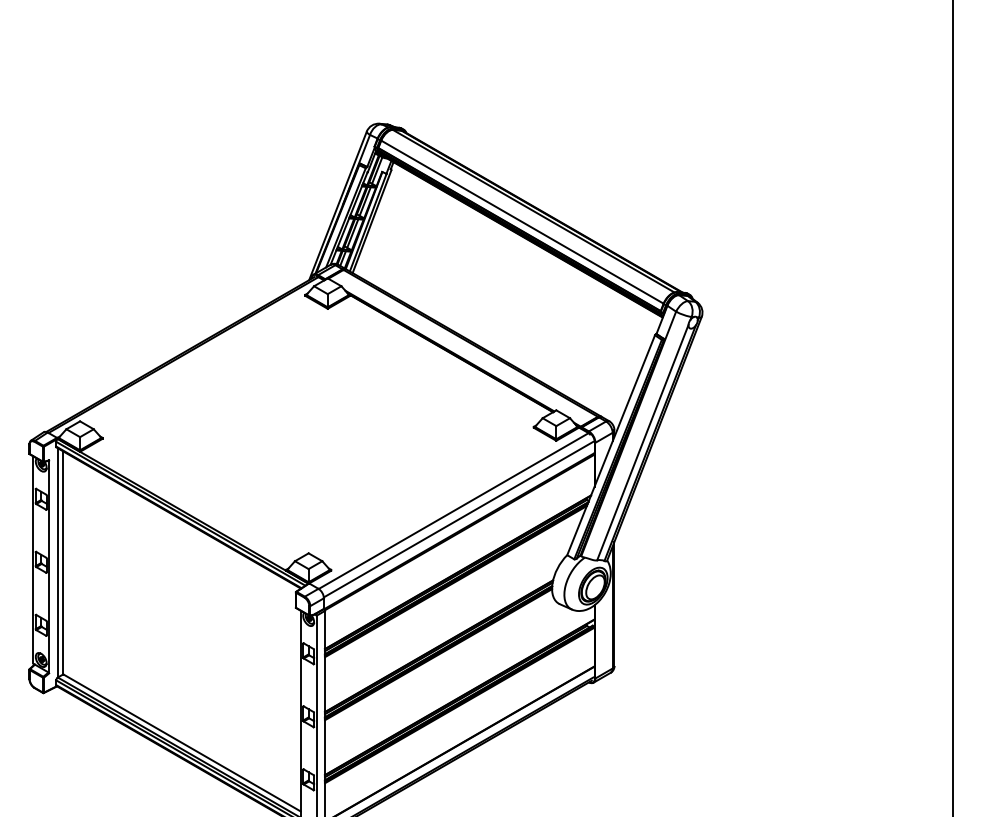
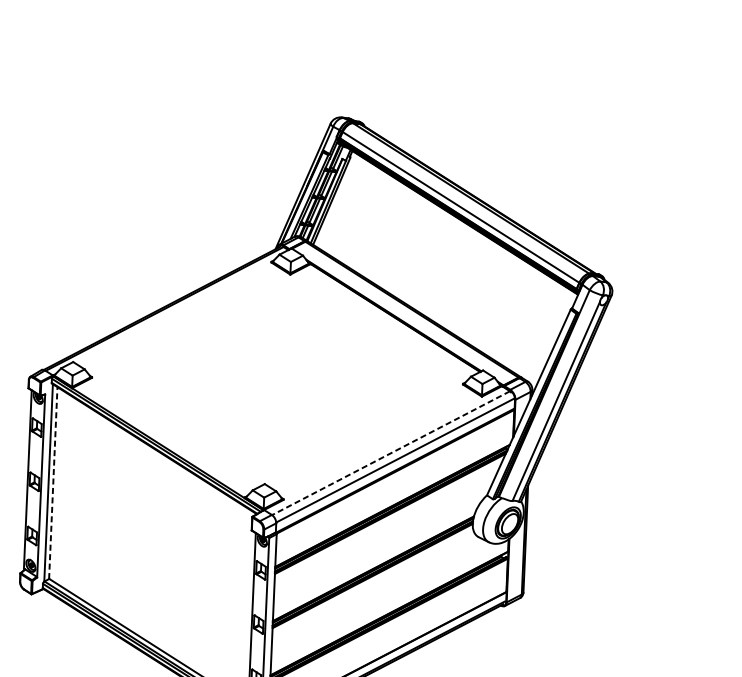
line: (453, 511) -> (390, 453), solid -> dashed
line: (63, 562) -> (53, 482), solid -> dashed

